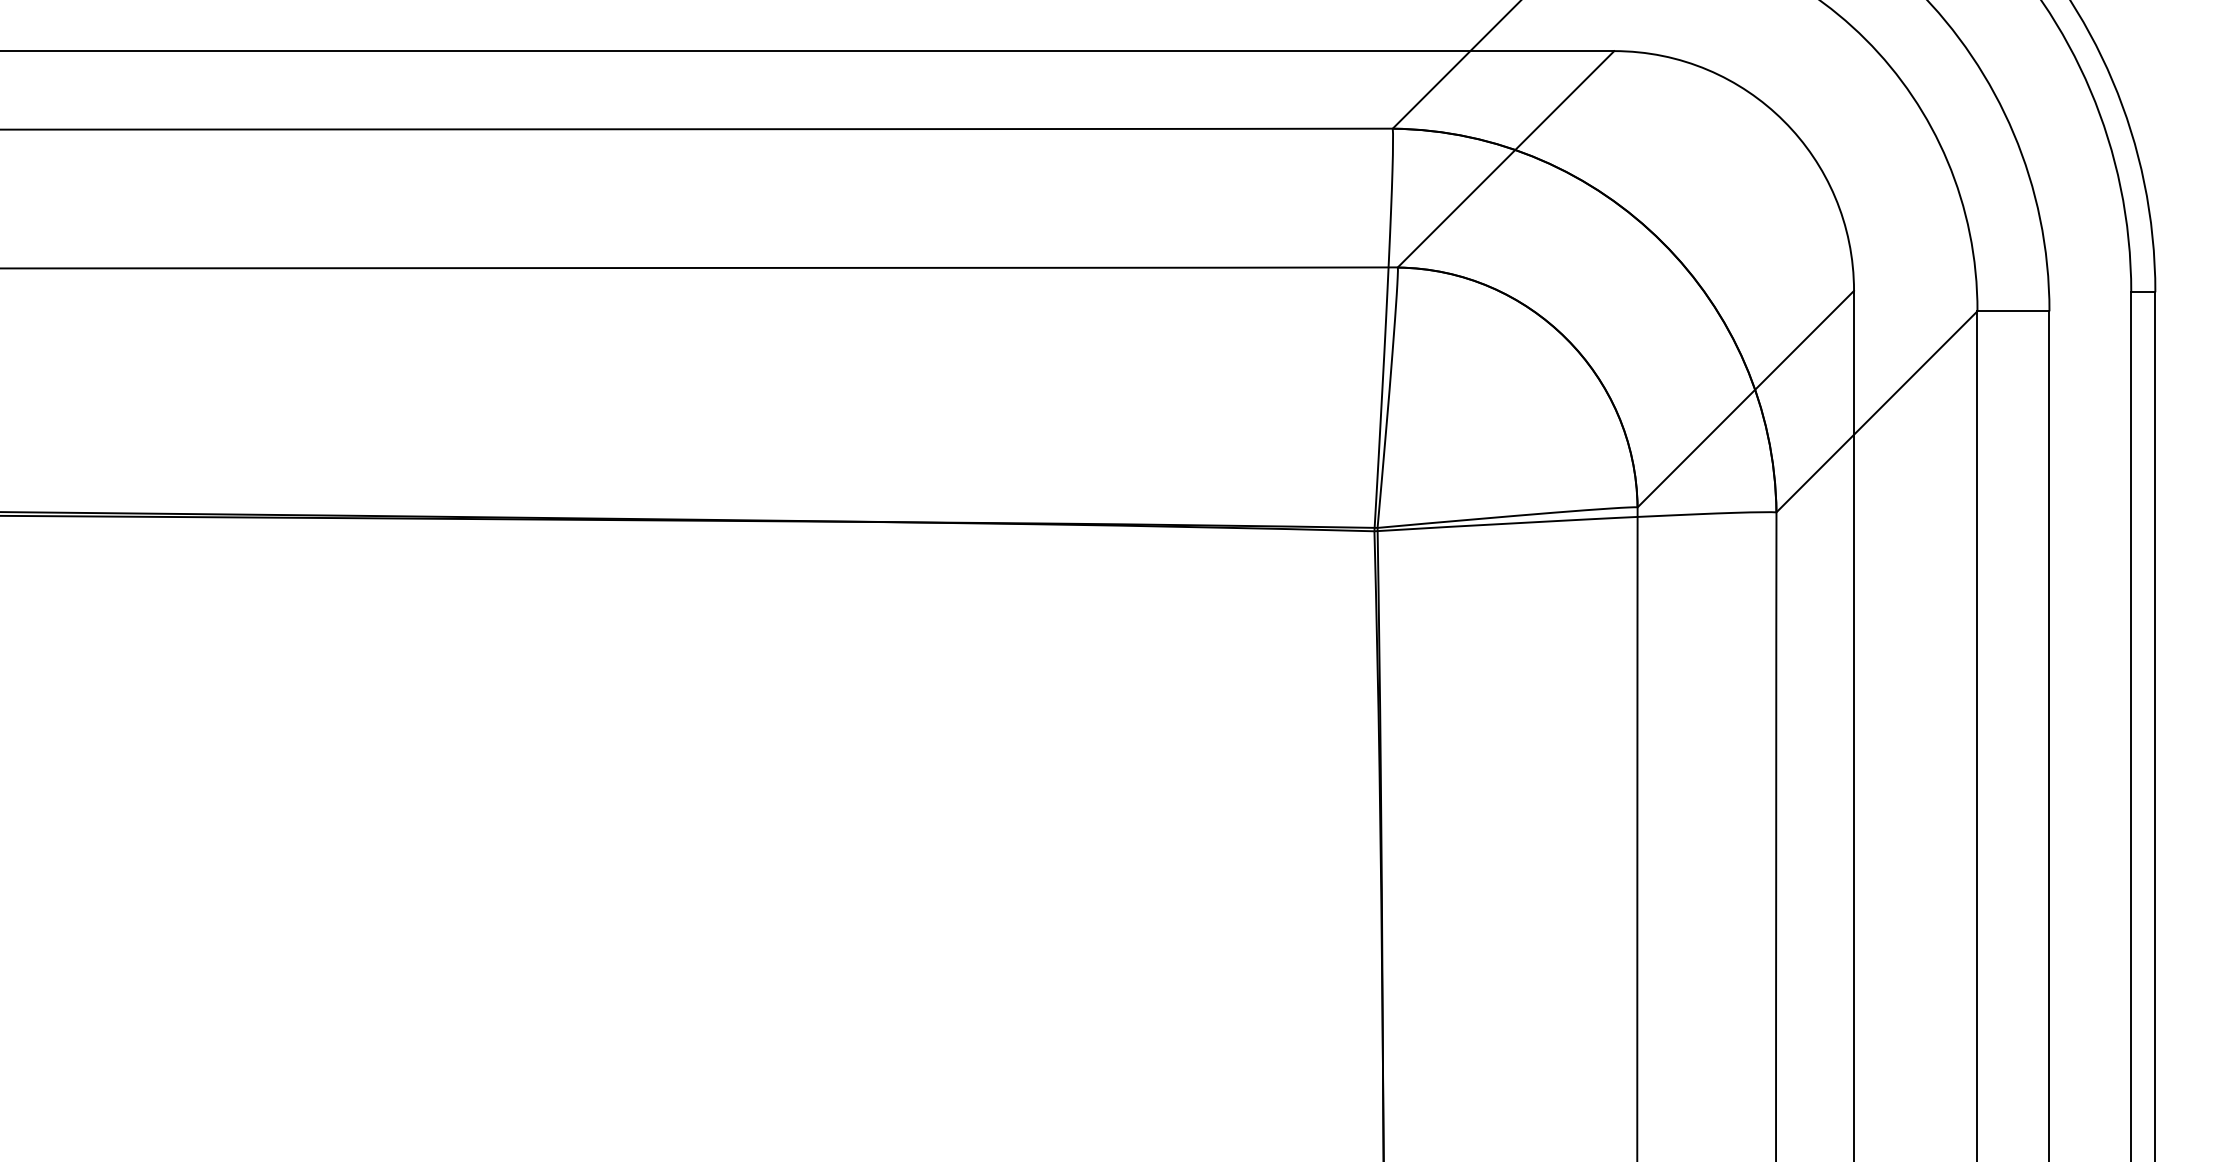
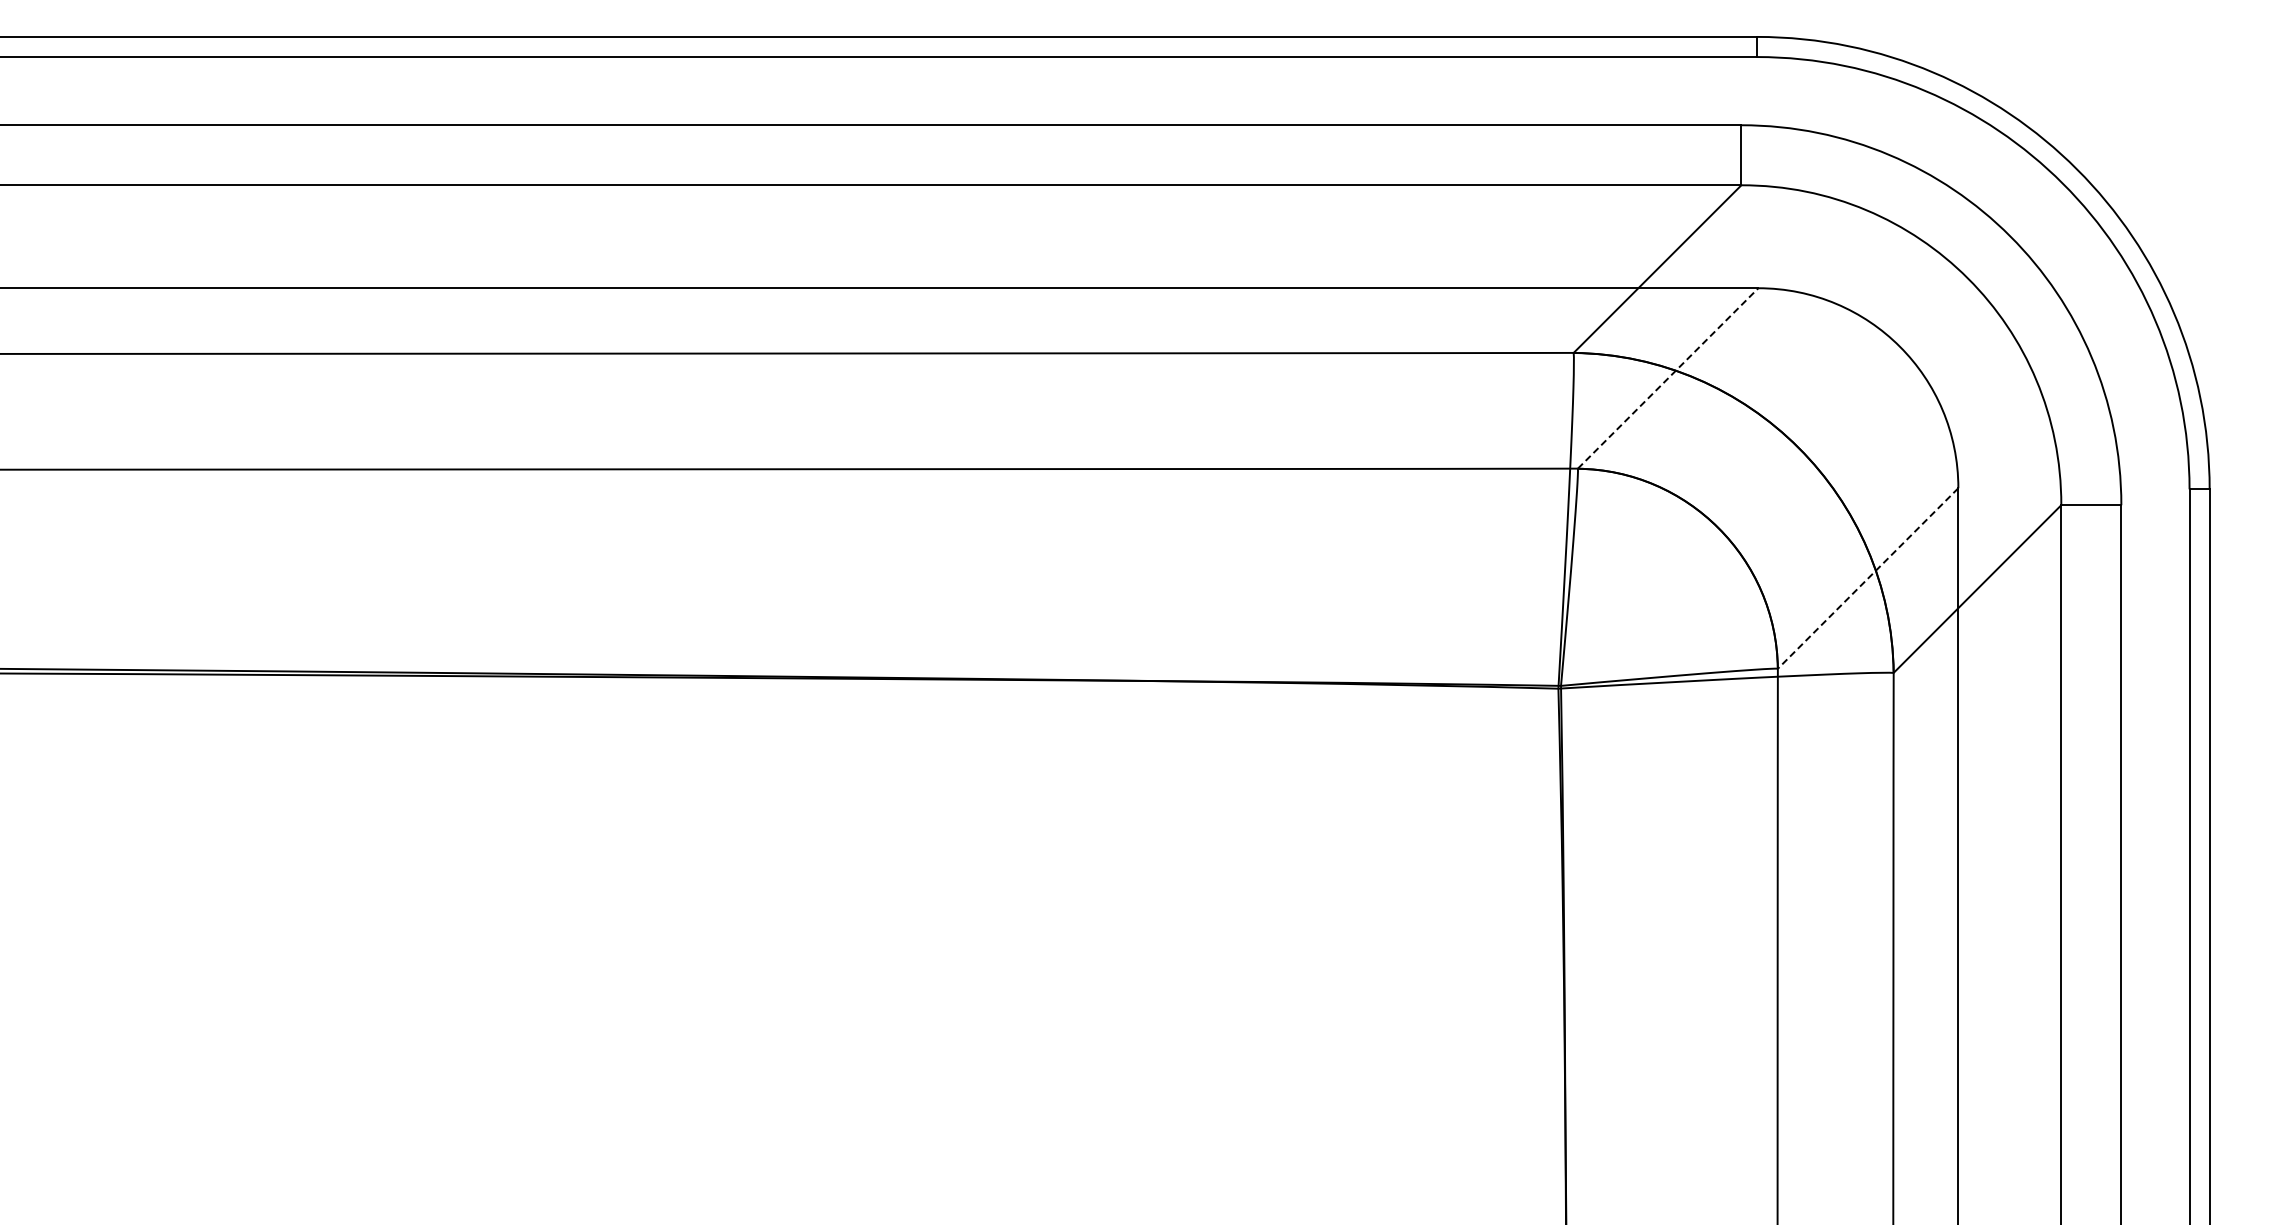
line: (1506, 159) -> (1668, 378), solid -> dashed
line: (1746, 399) -> (1868, 578), solid -> dashed

